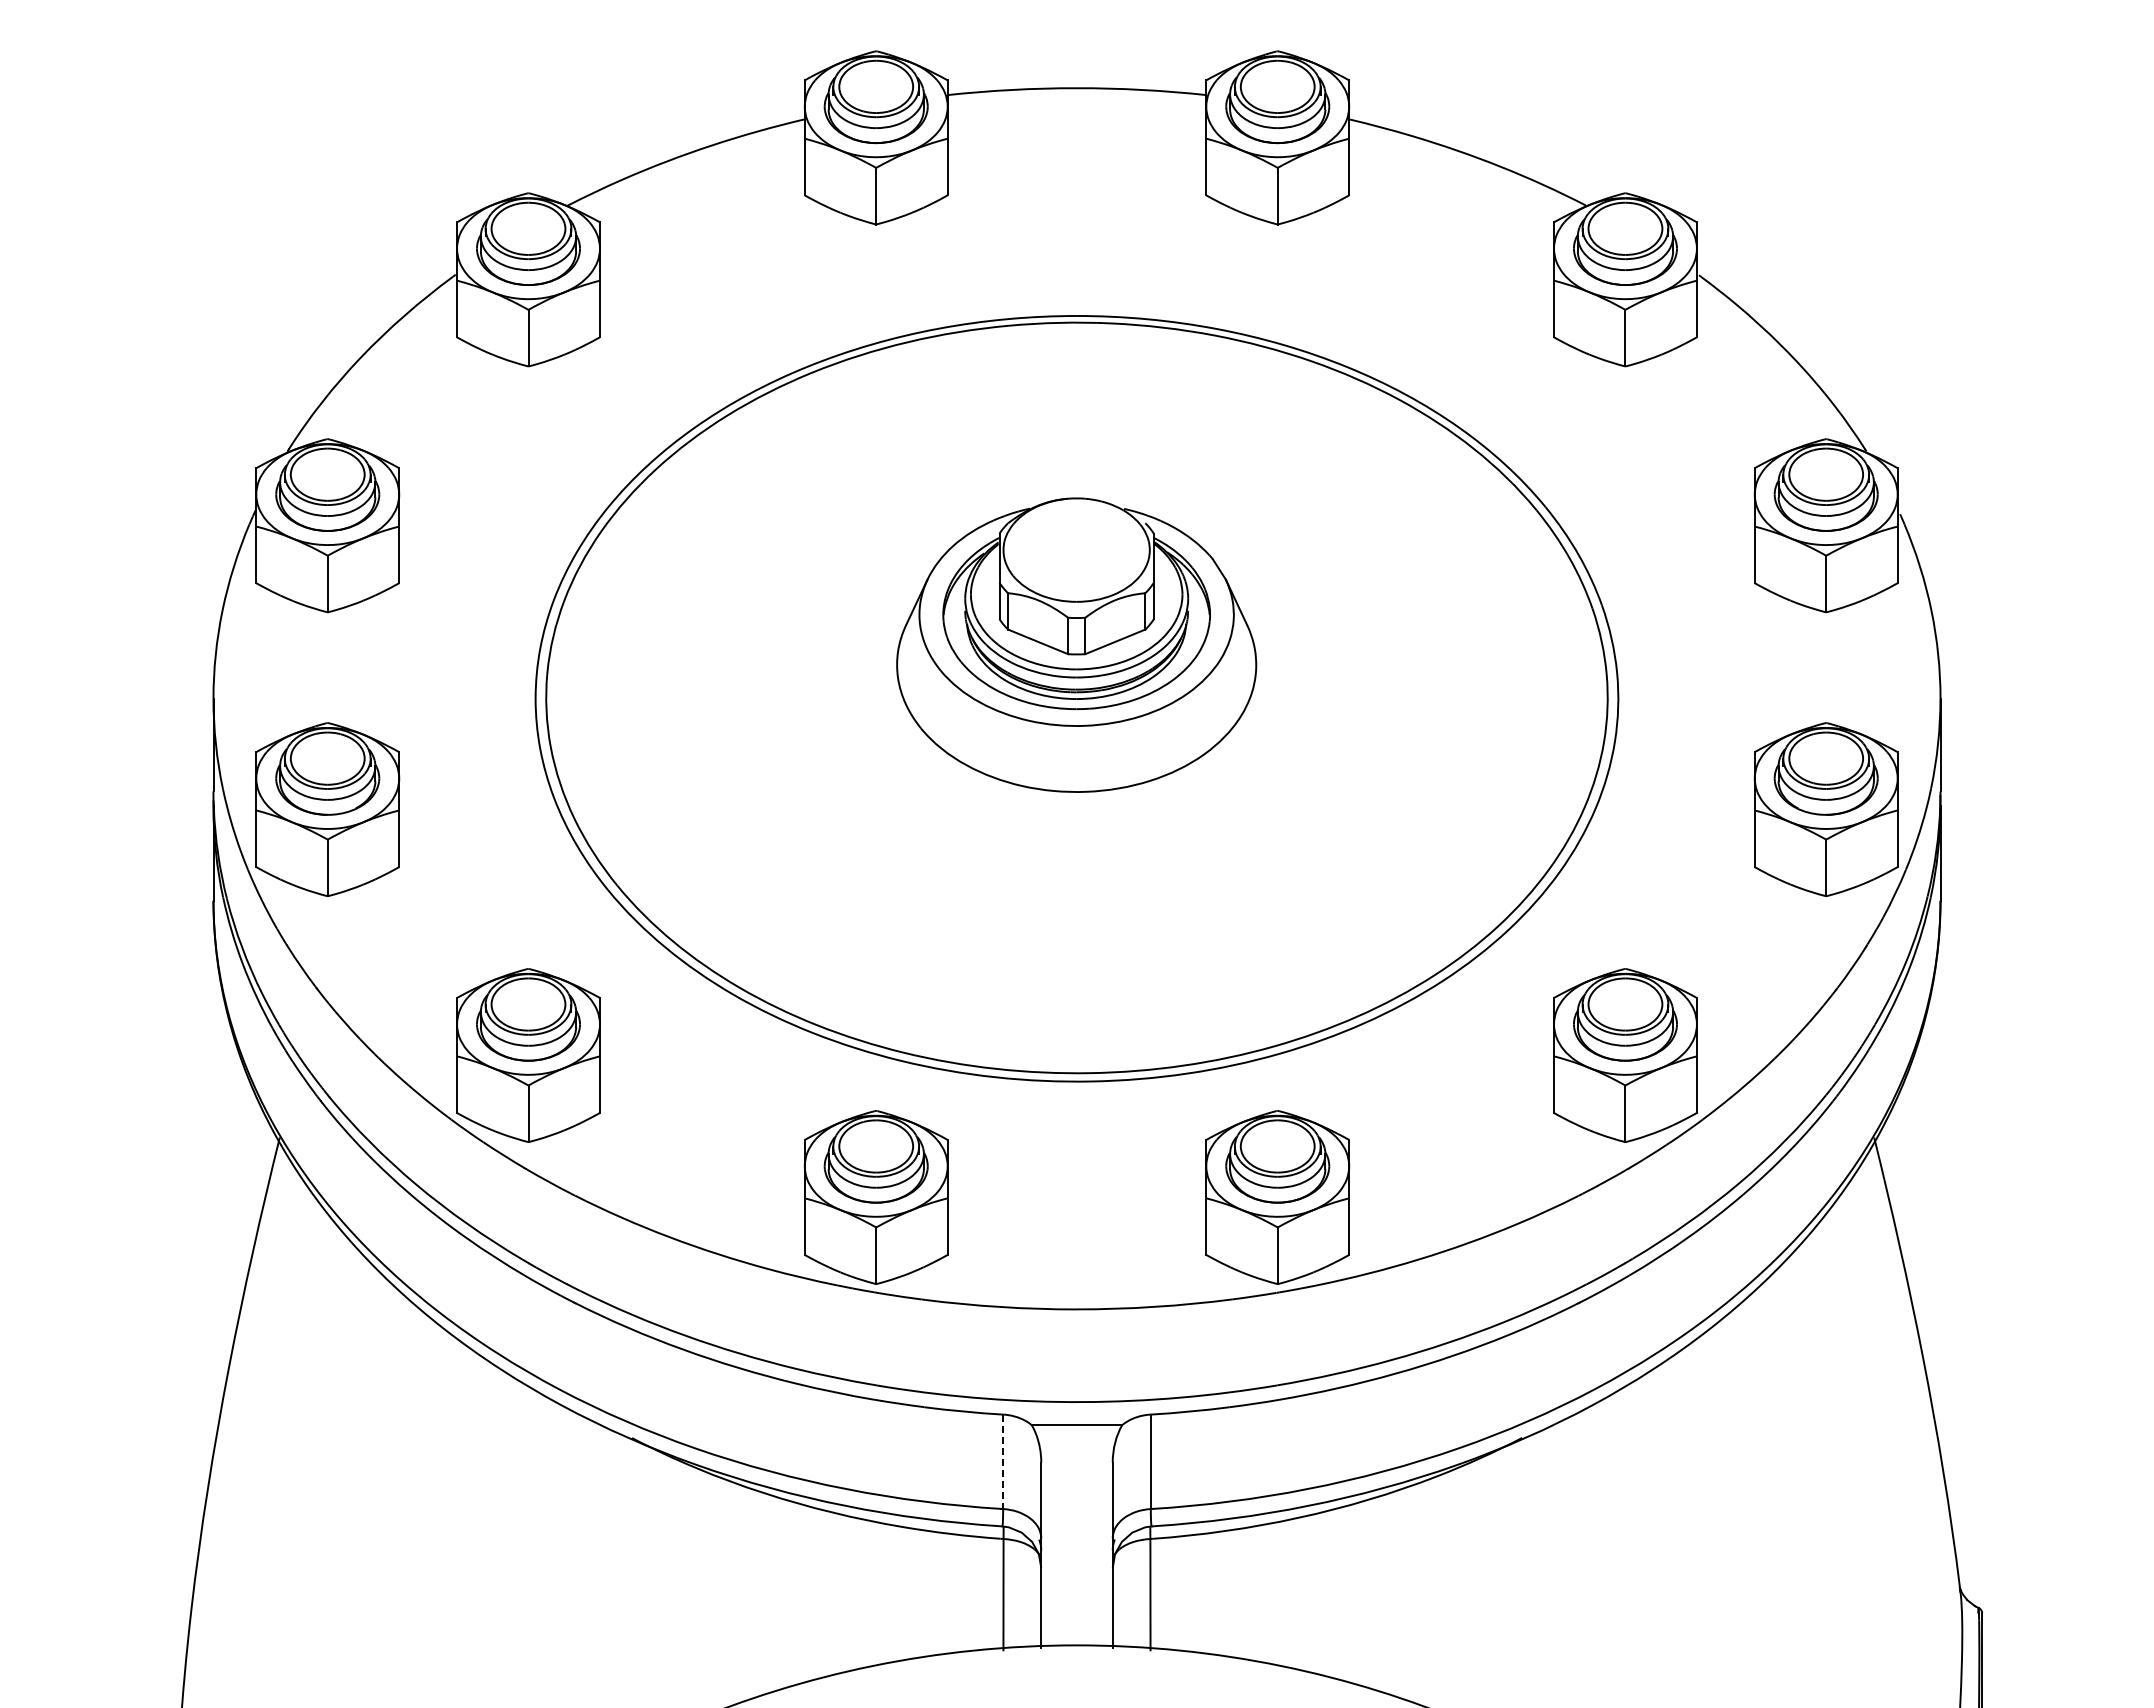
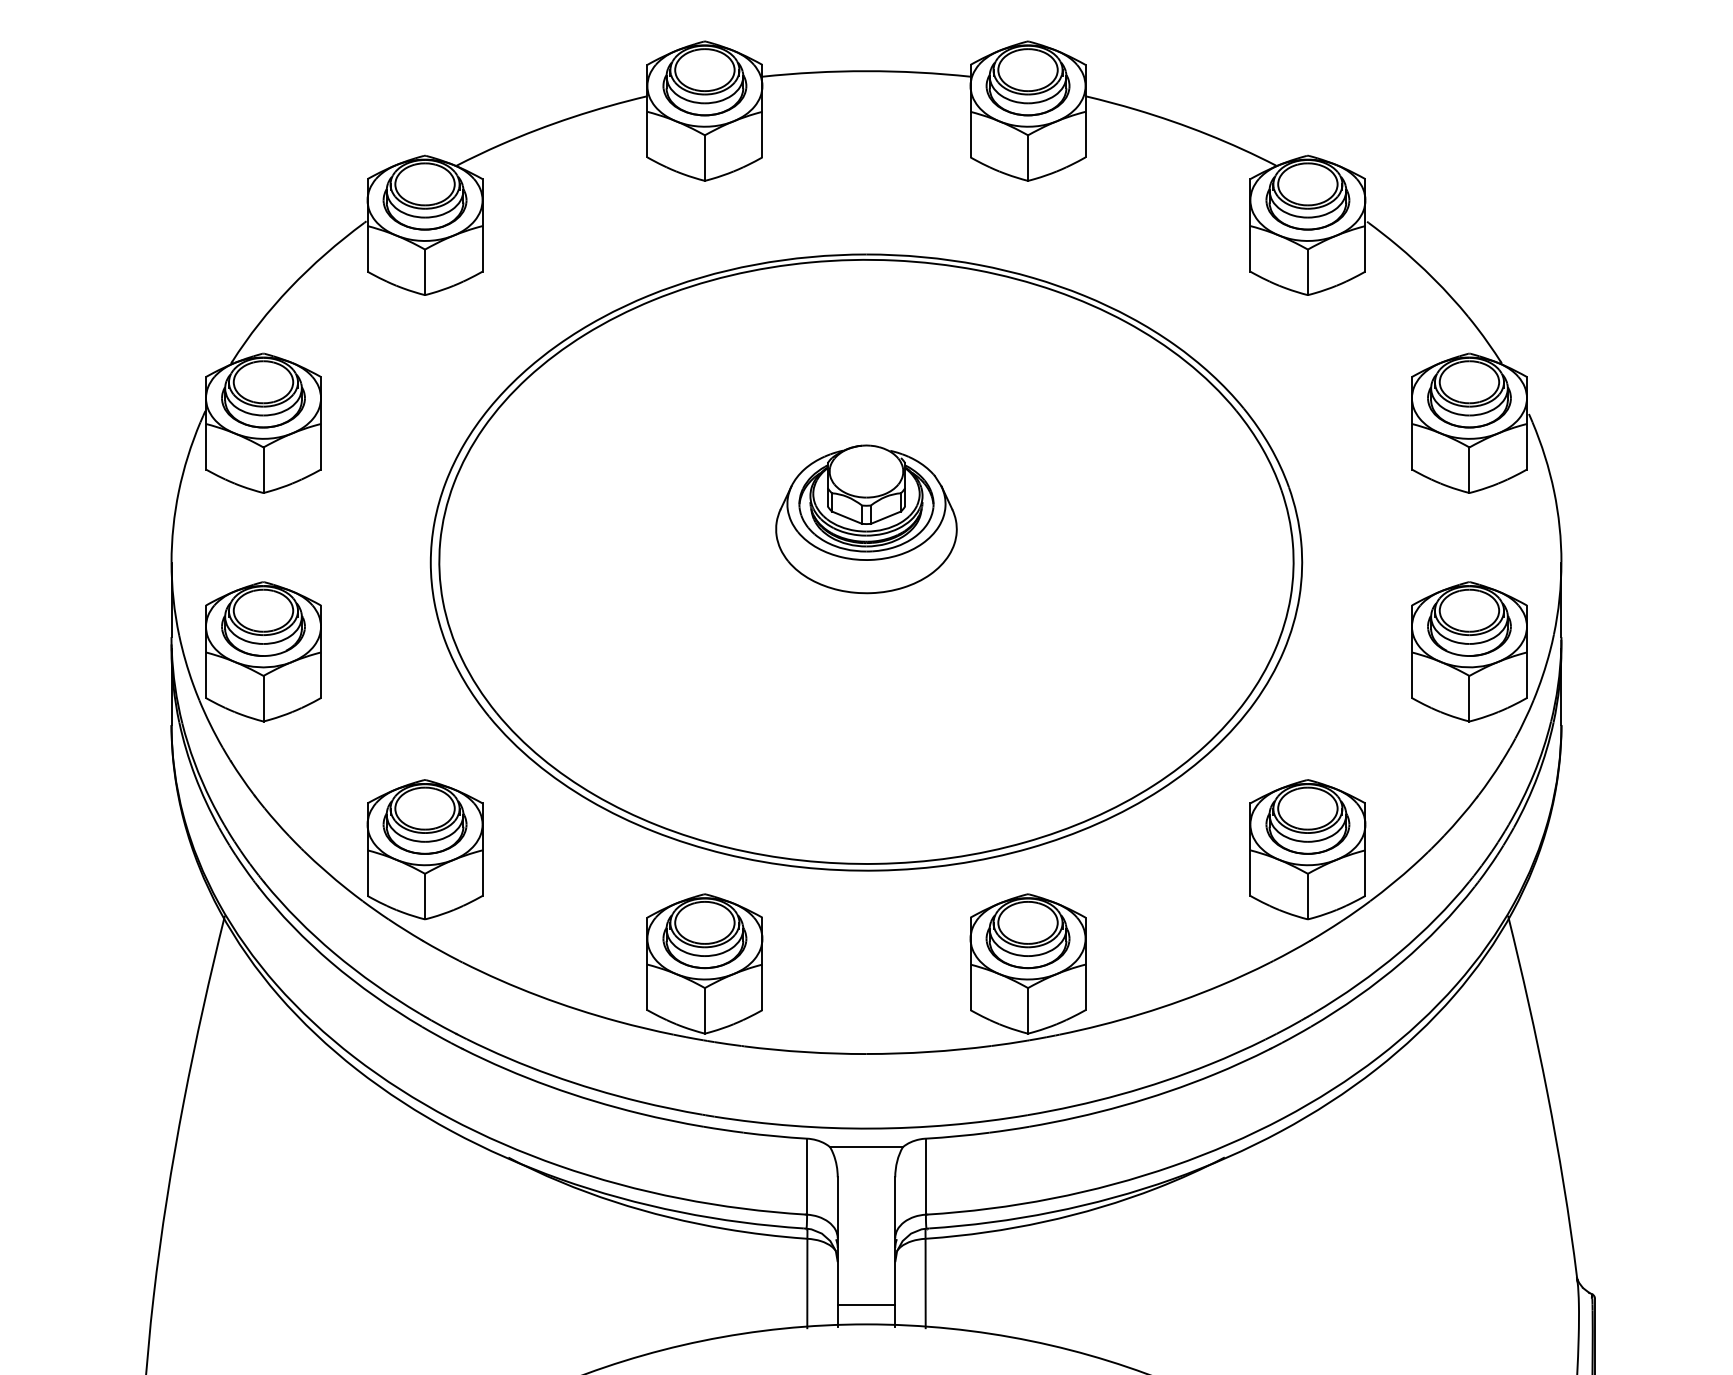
part: (1077, 644) -> (866, 518), size x0.62
line: (1003, 1462) -> (807, 1177), dashed -> solid
line: (1076, 1620) -> (866, 1304), added

